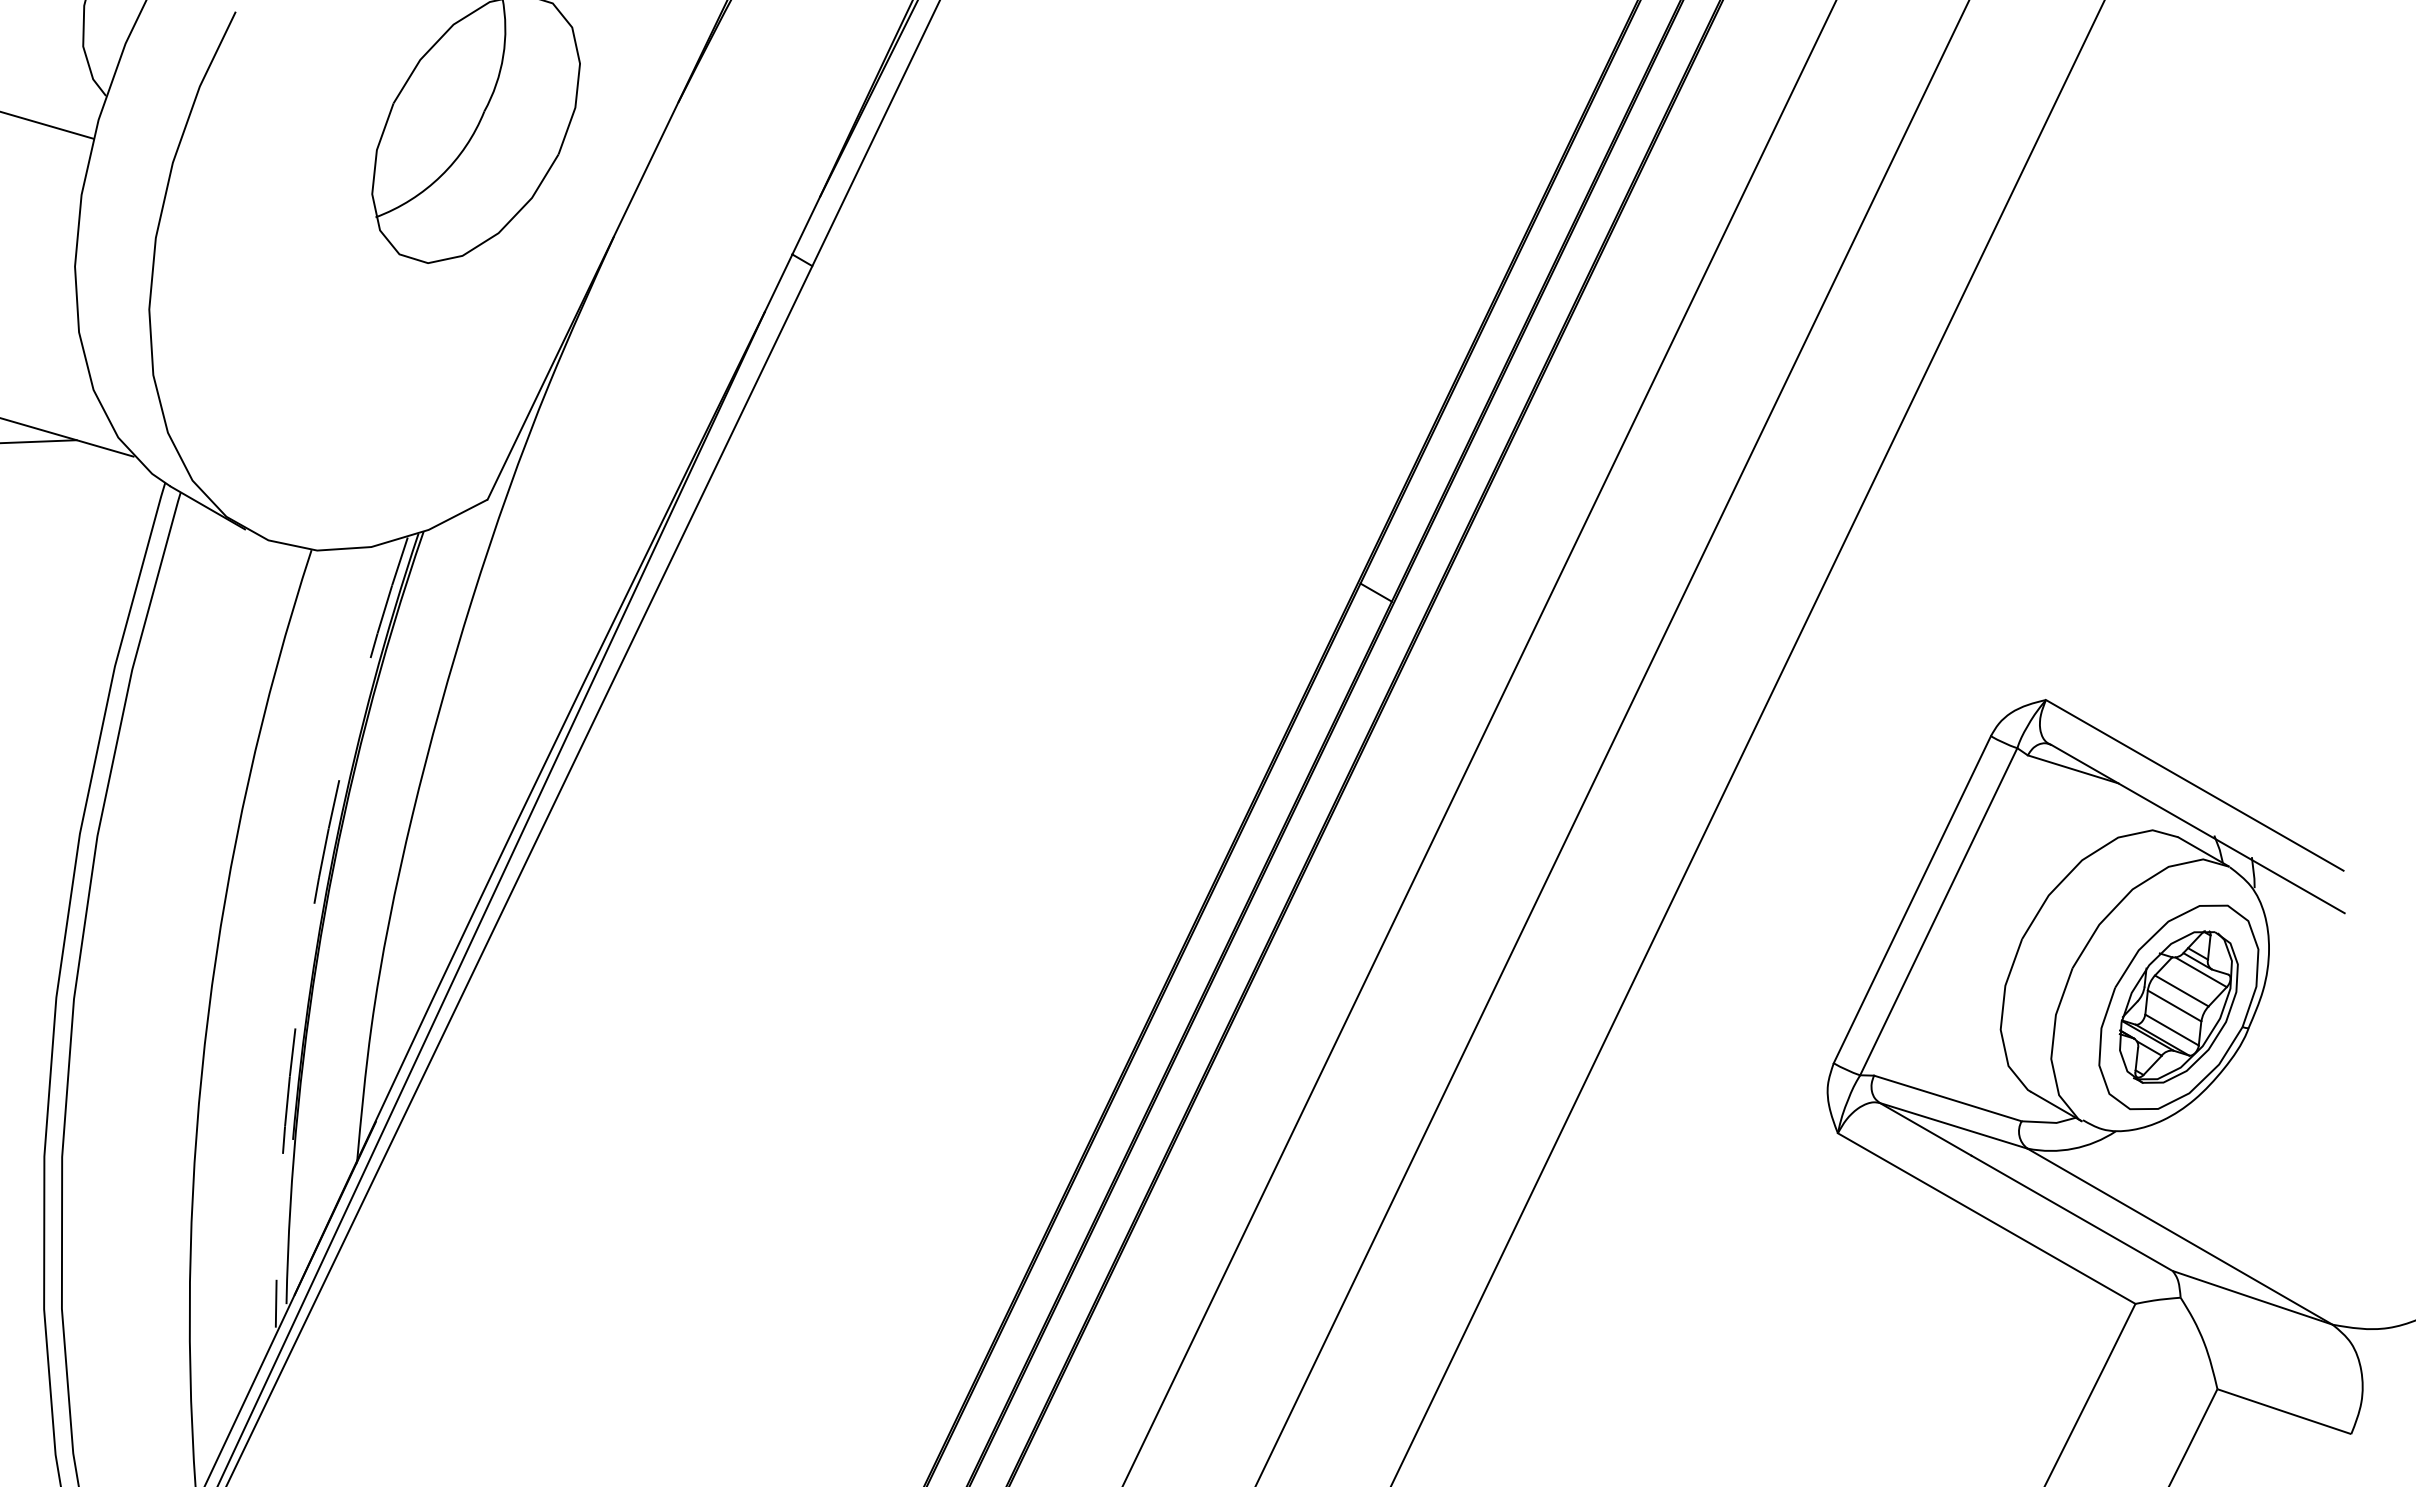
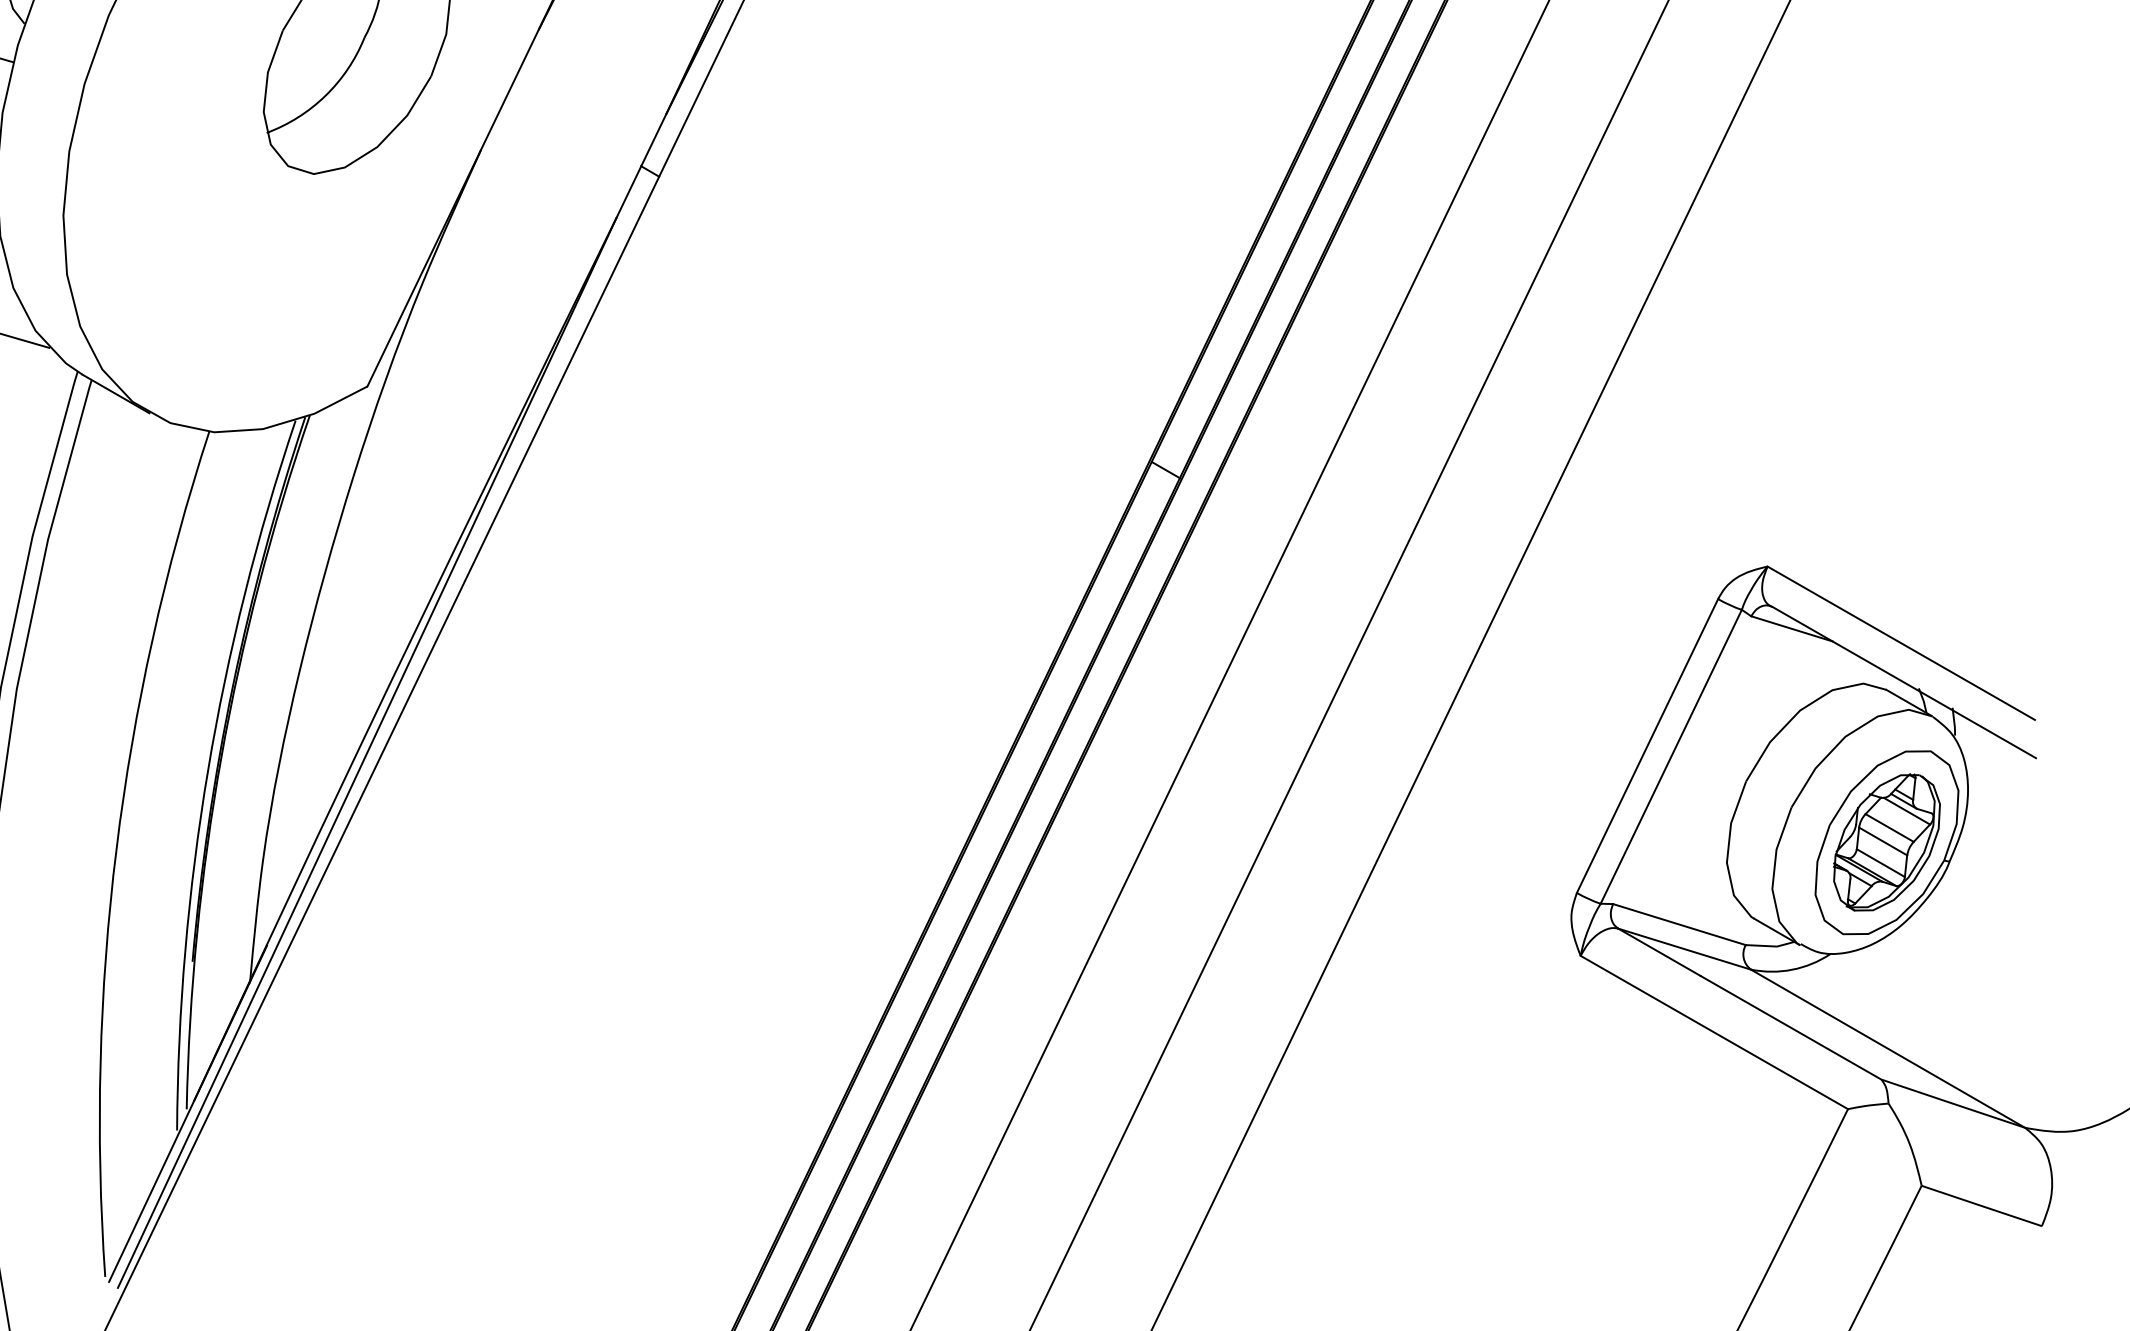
arc: (310, 927) -> (208, 770), dashed -> solid

